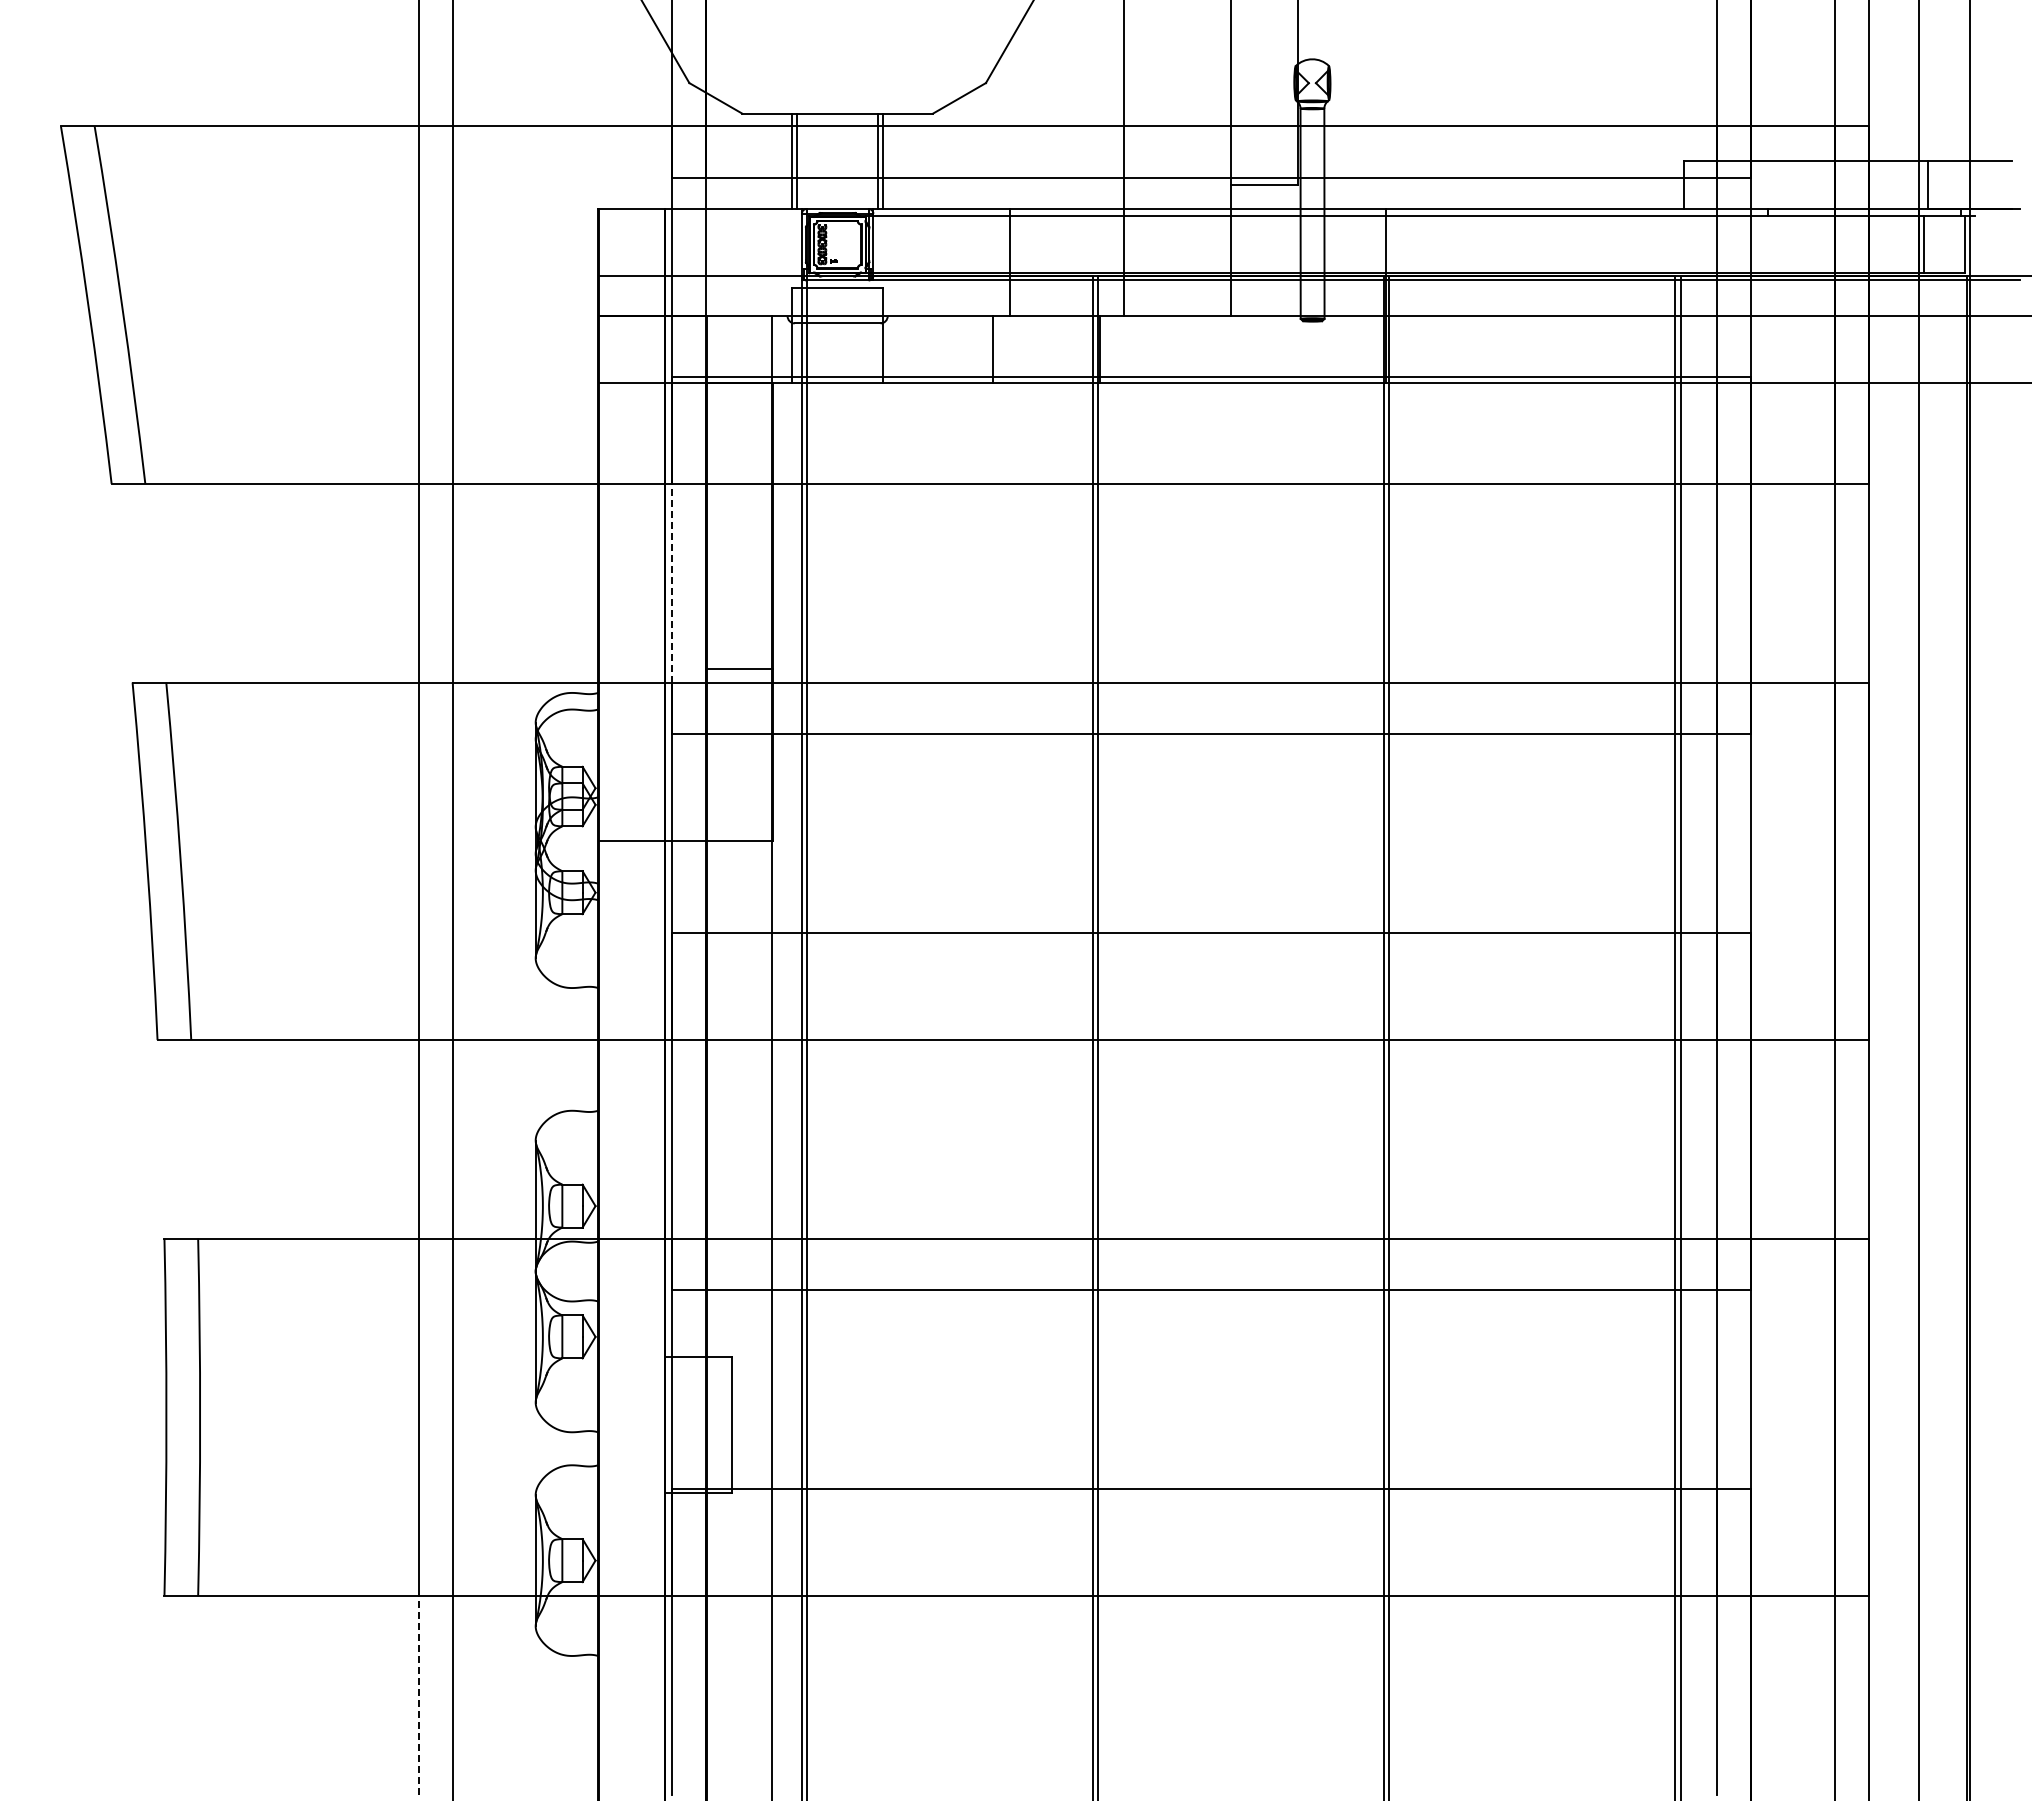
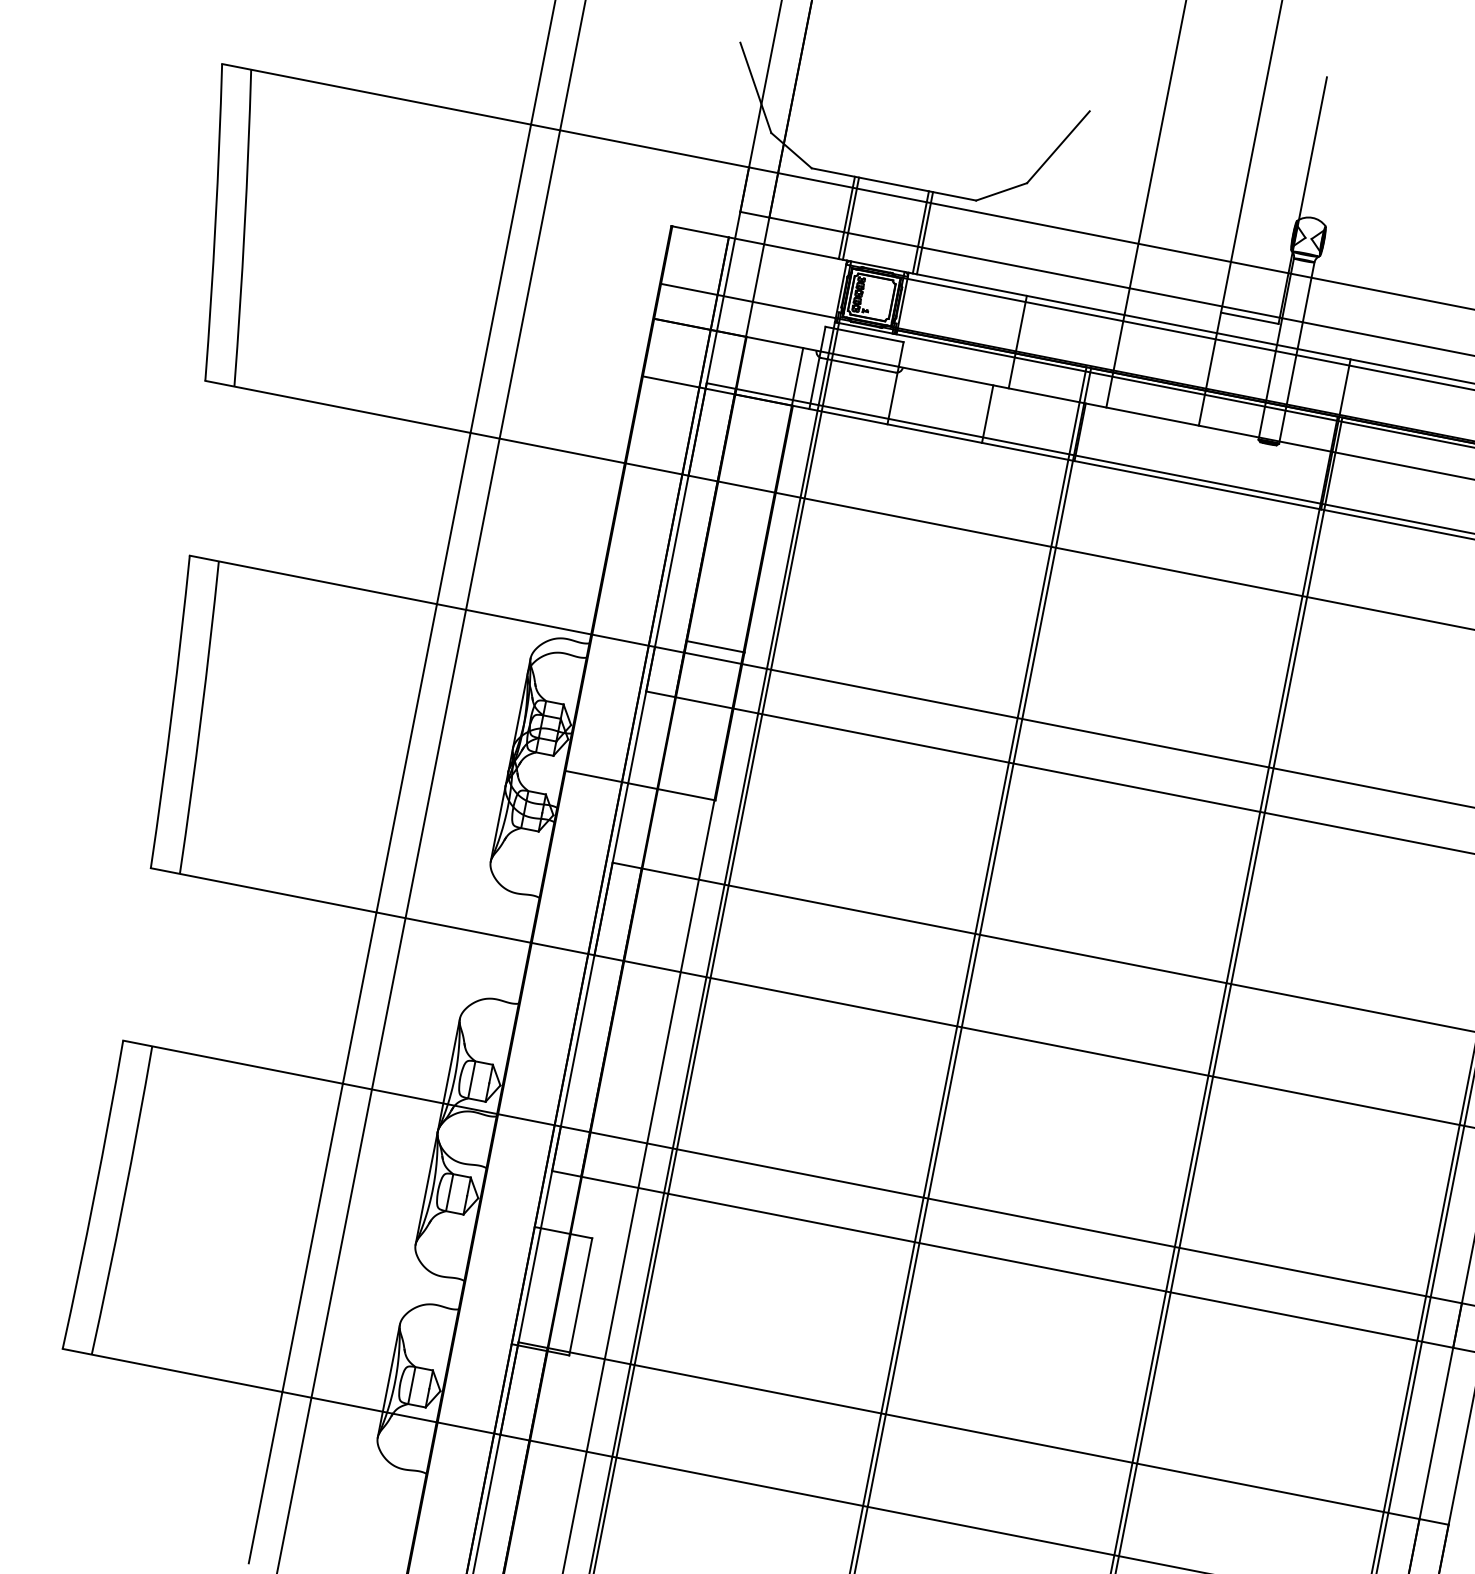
line: (672, 582) -> (672, 560), dashed -> solid
line: (419, 1695) -> (265, 1477), dashed -> solid

